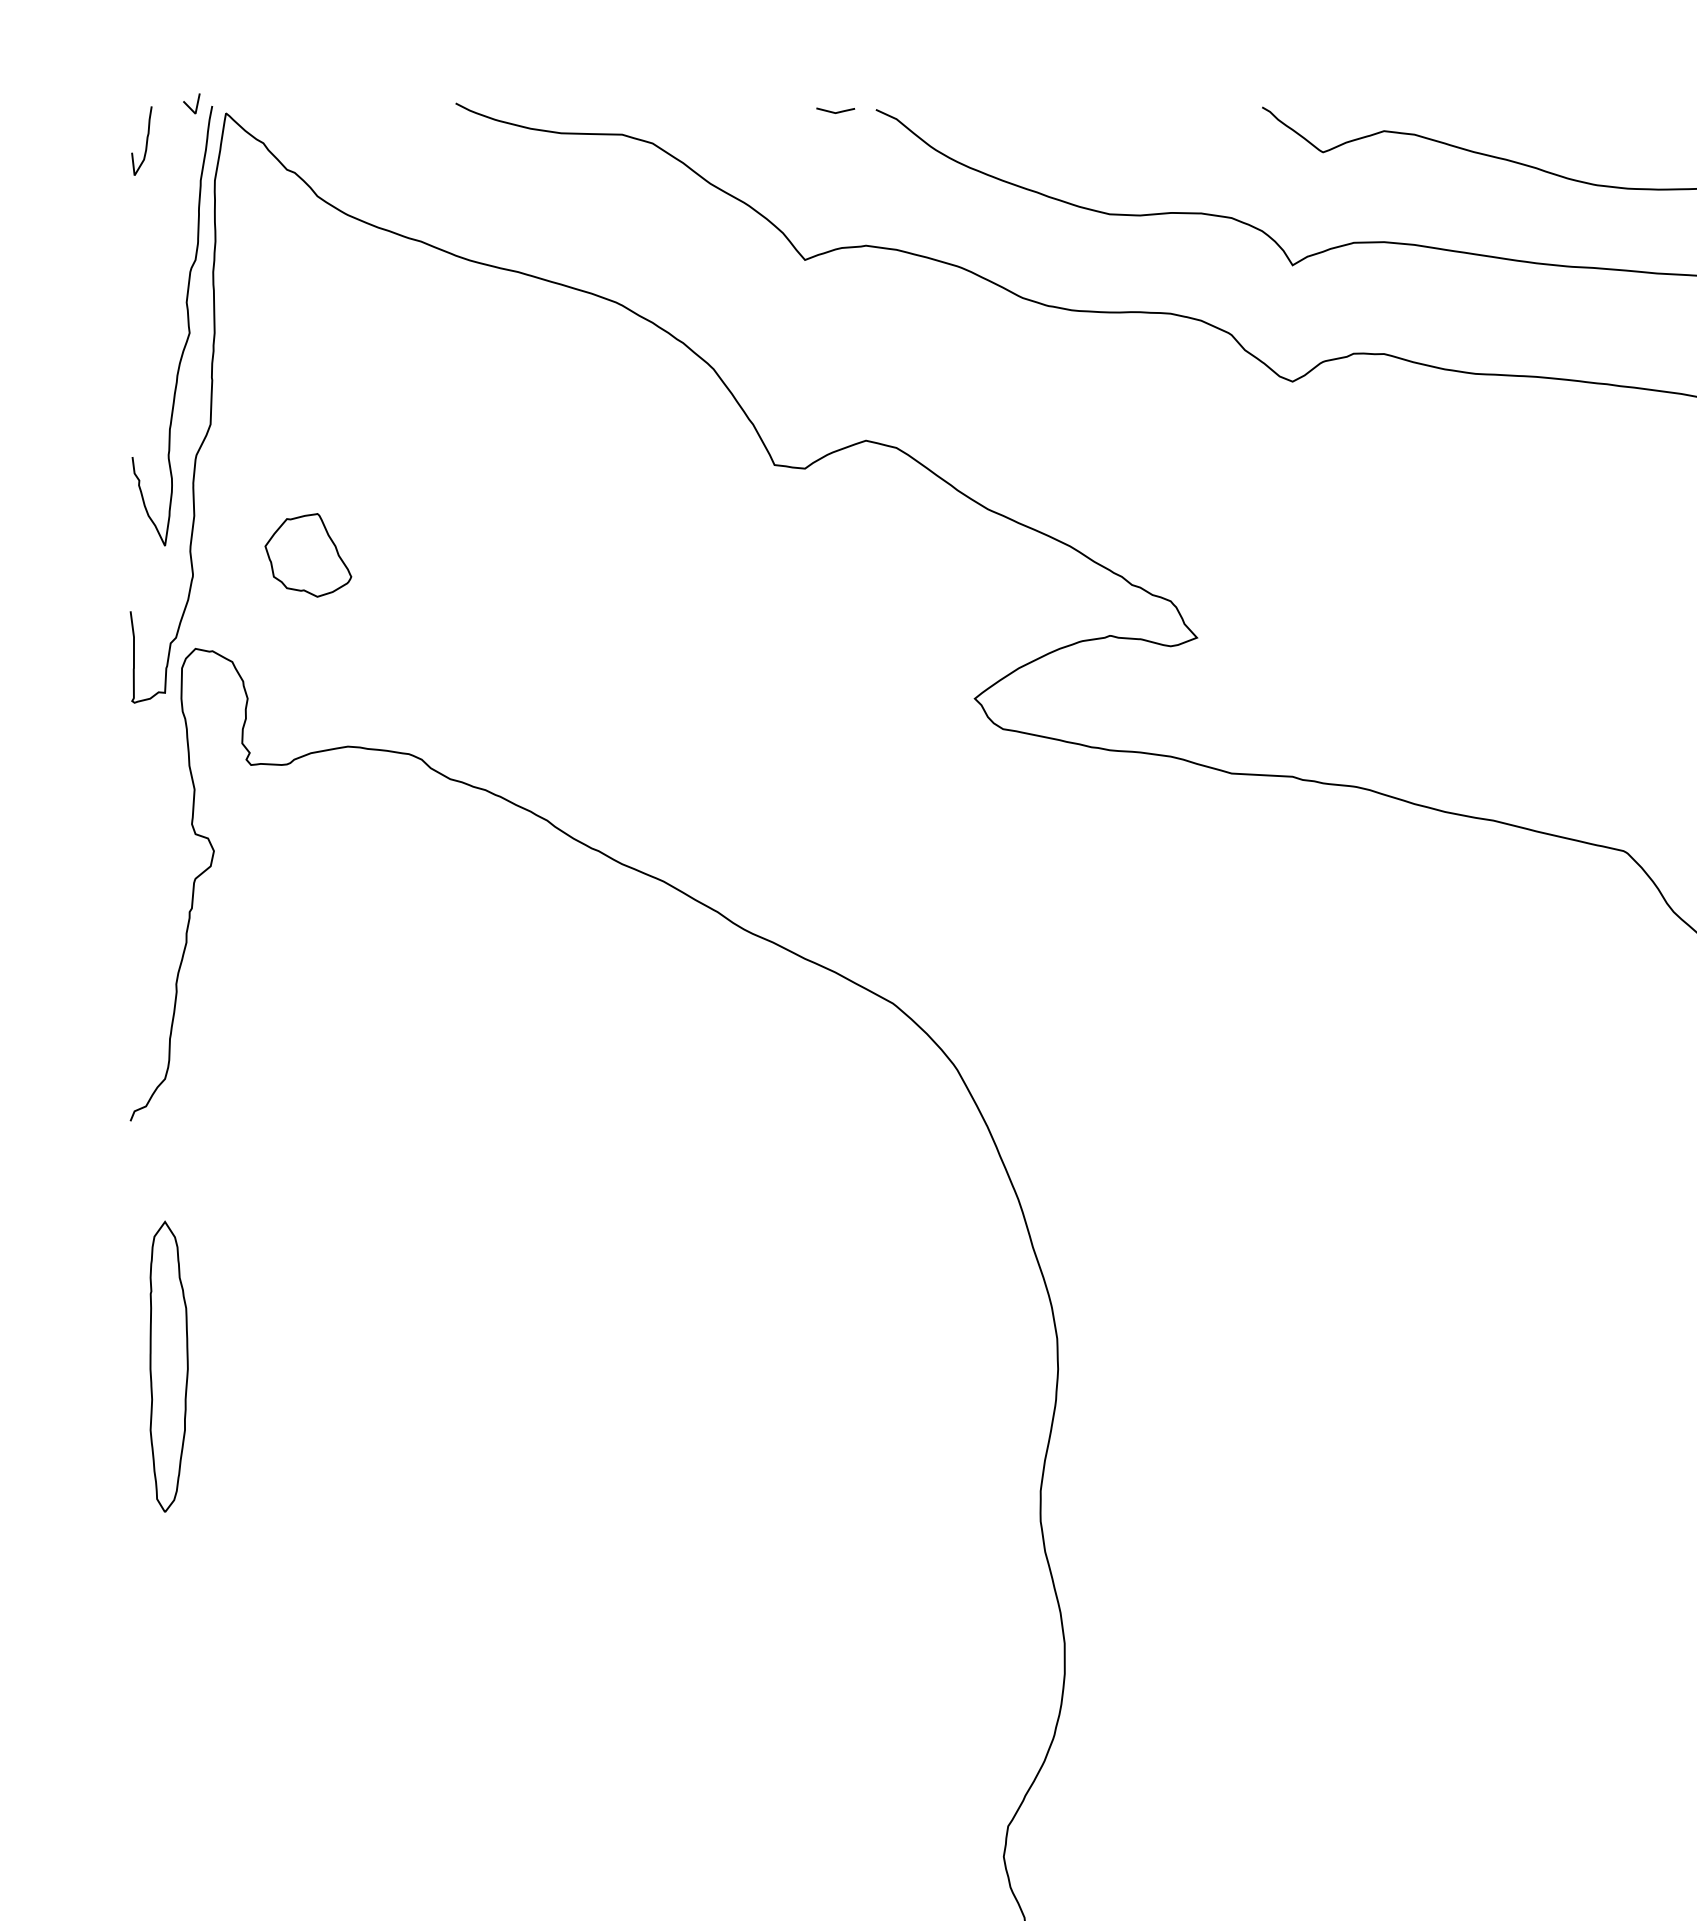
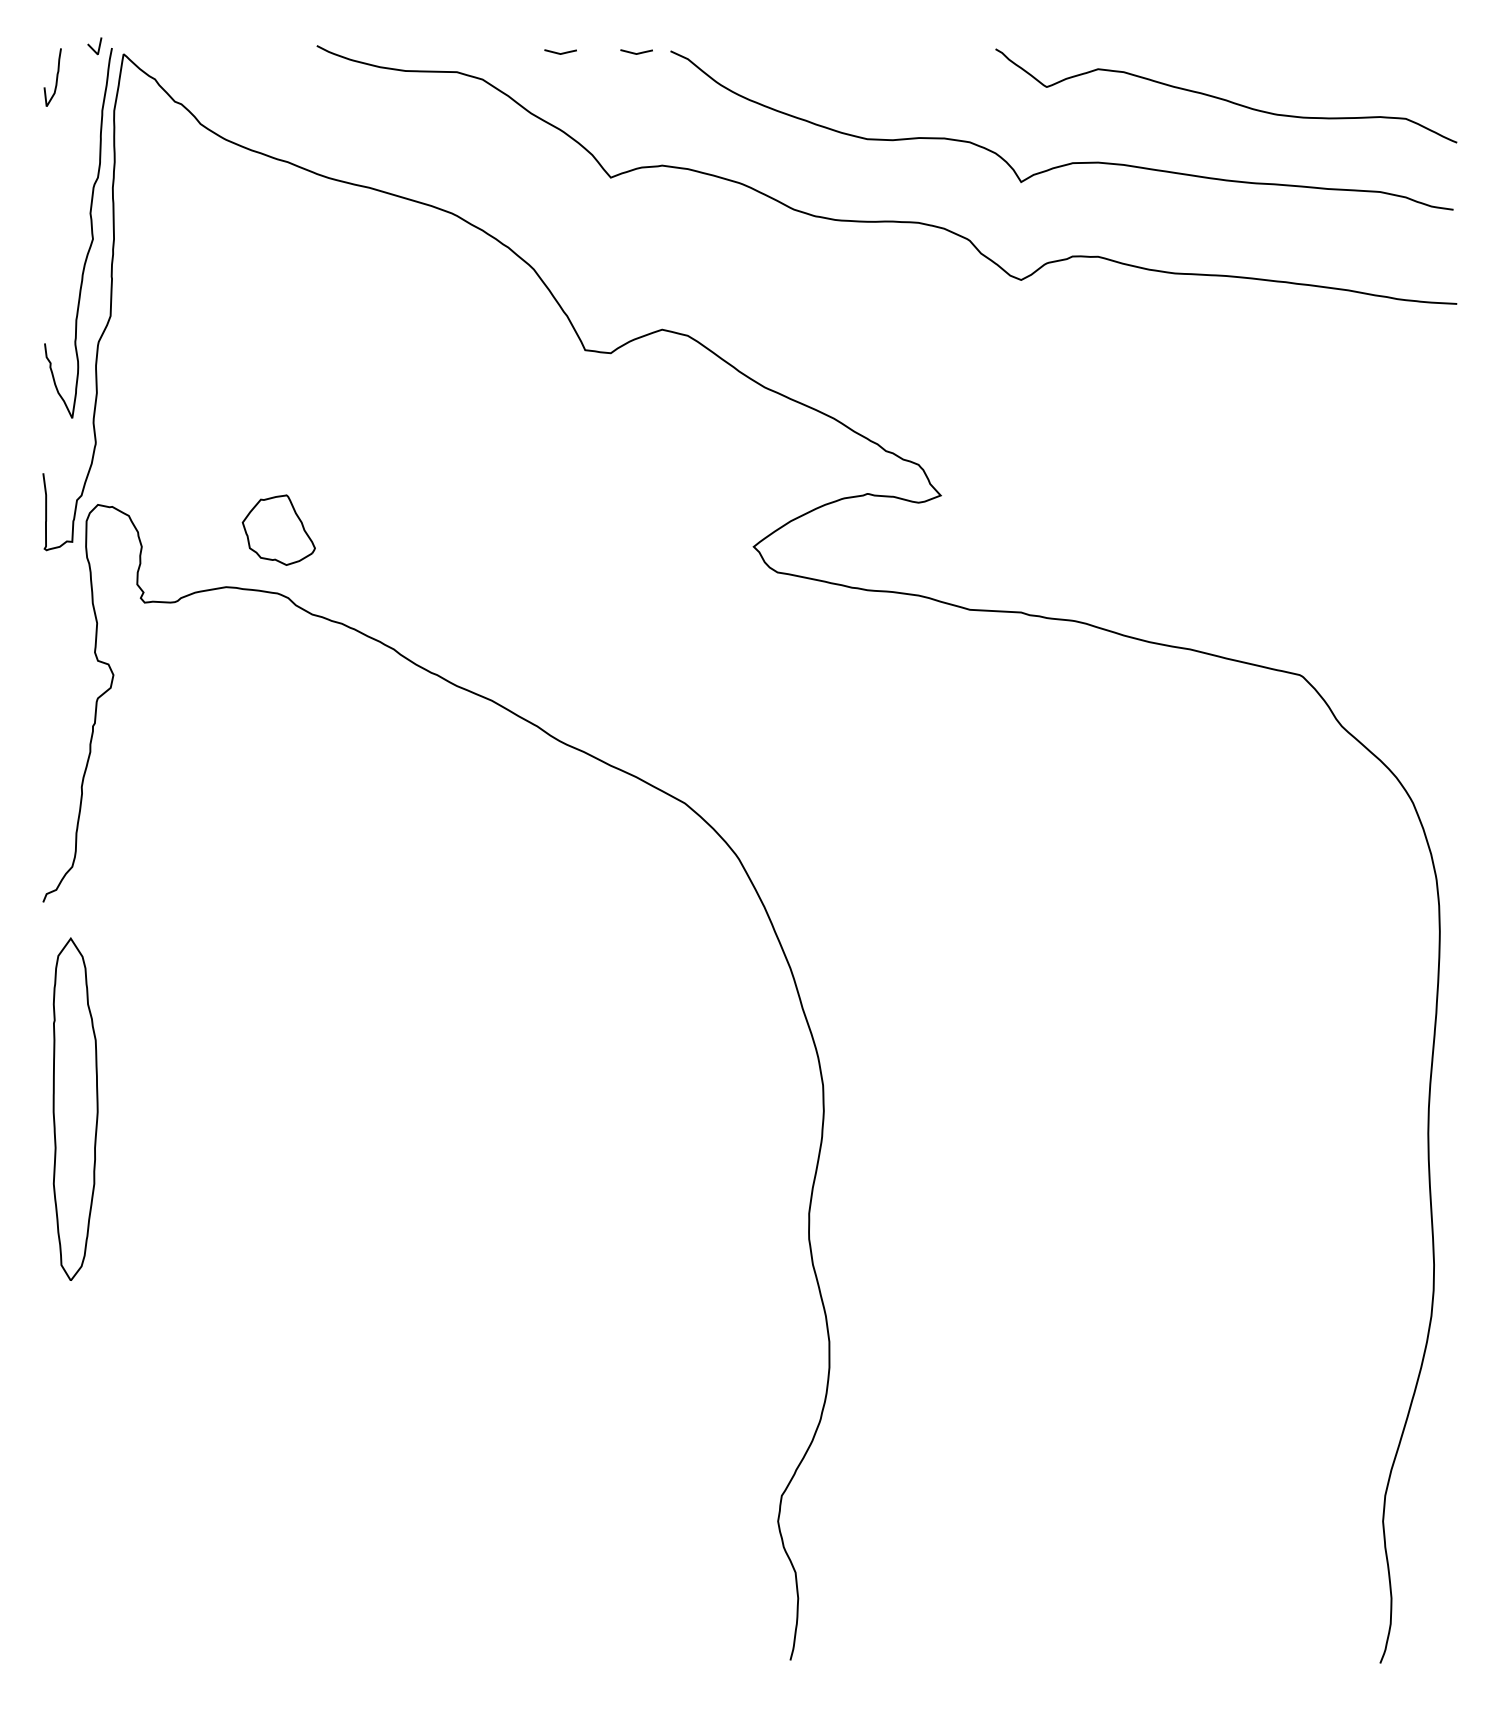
line: (744, 111) -> (559, 52), added
part: (307, 554) -> (278, 529), moved
part: (168, 1366) -> (75, 1108), size x1.4

